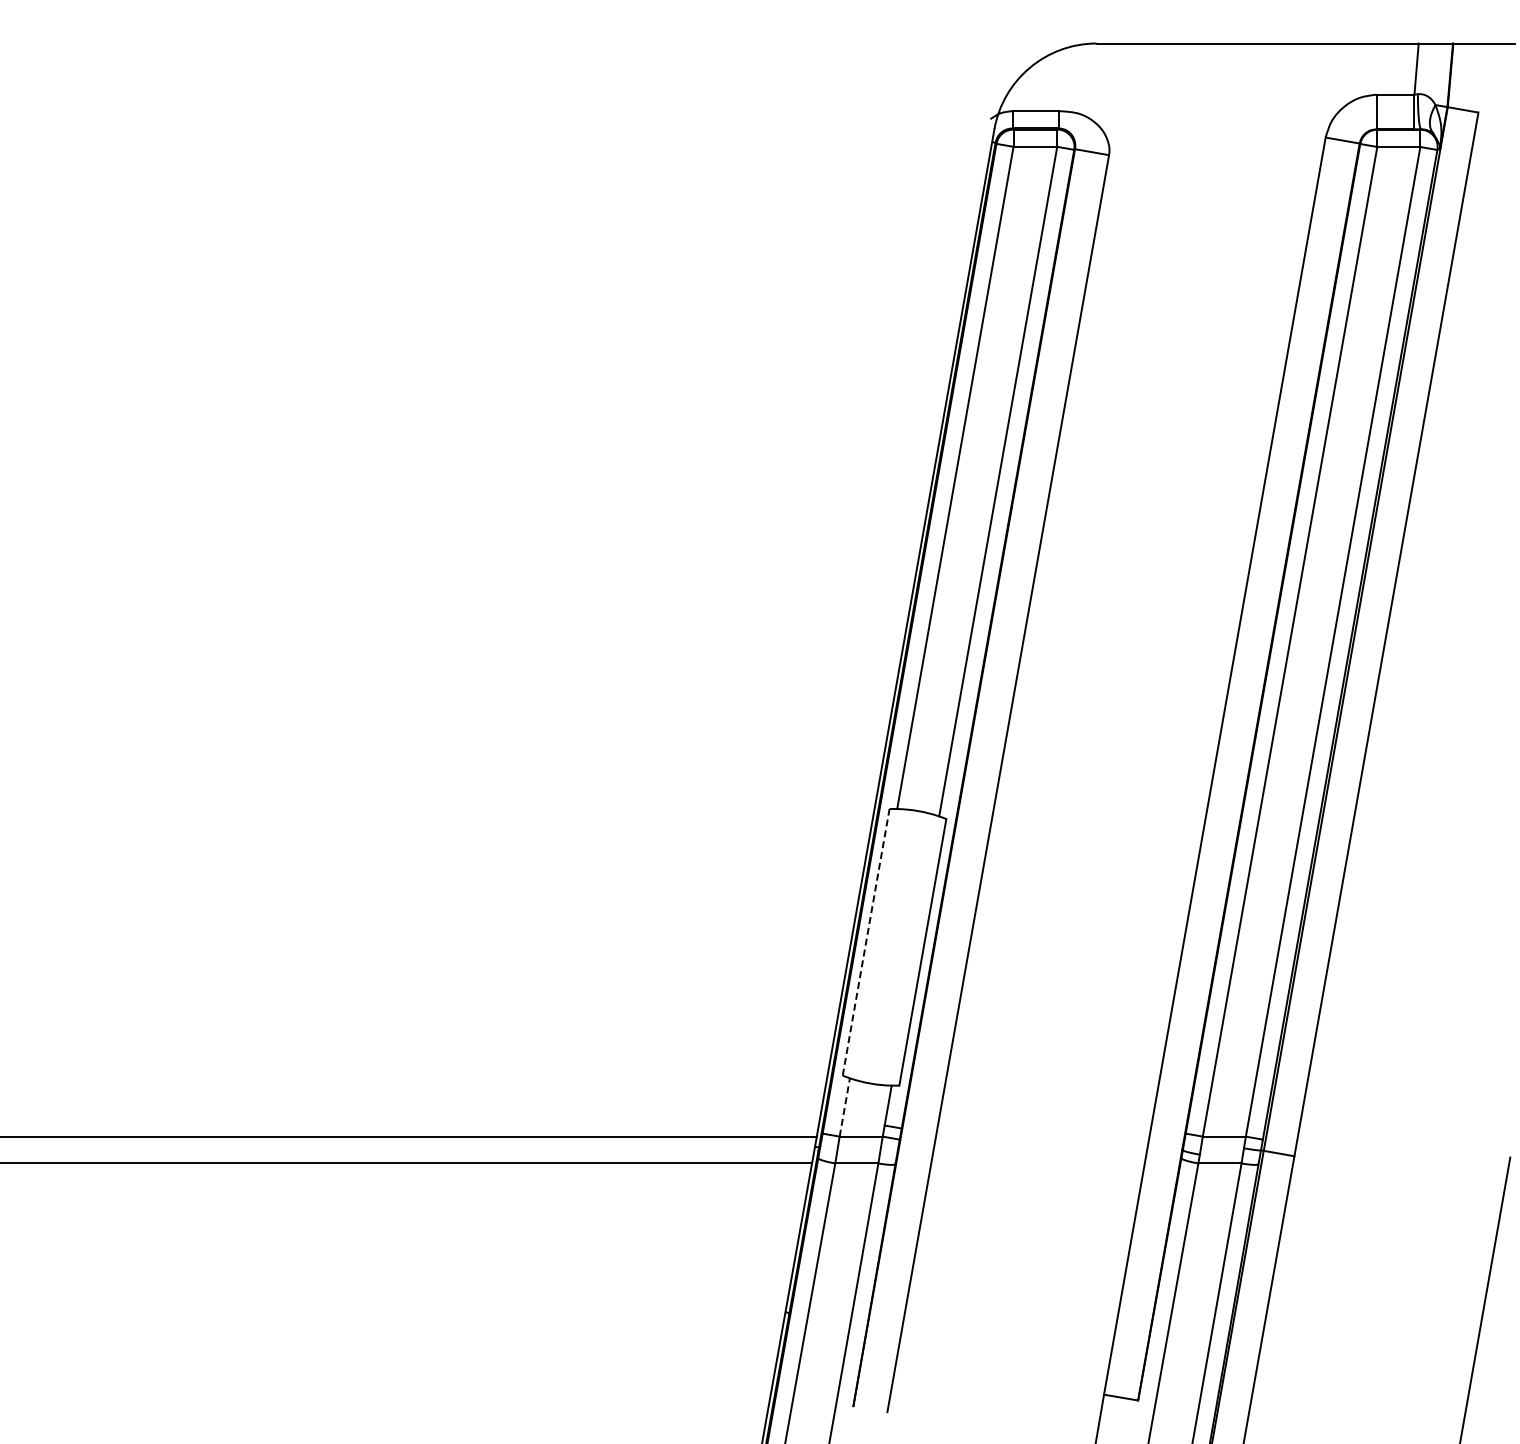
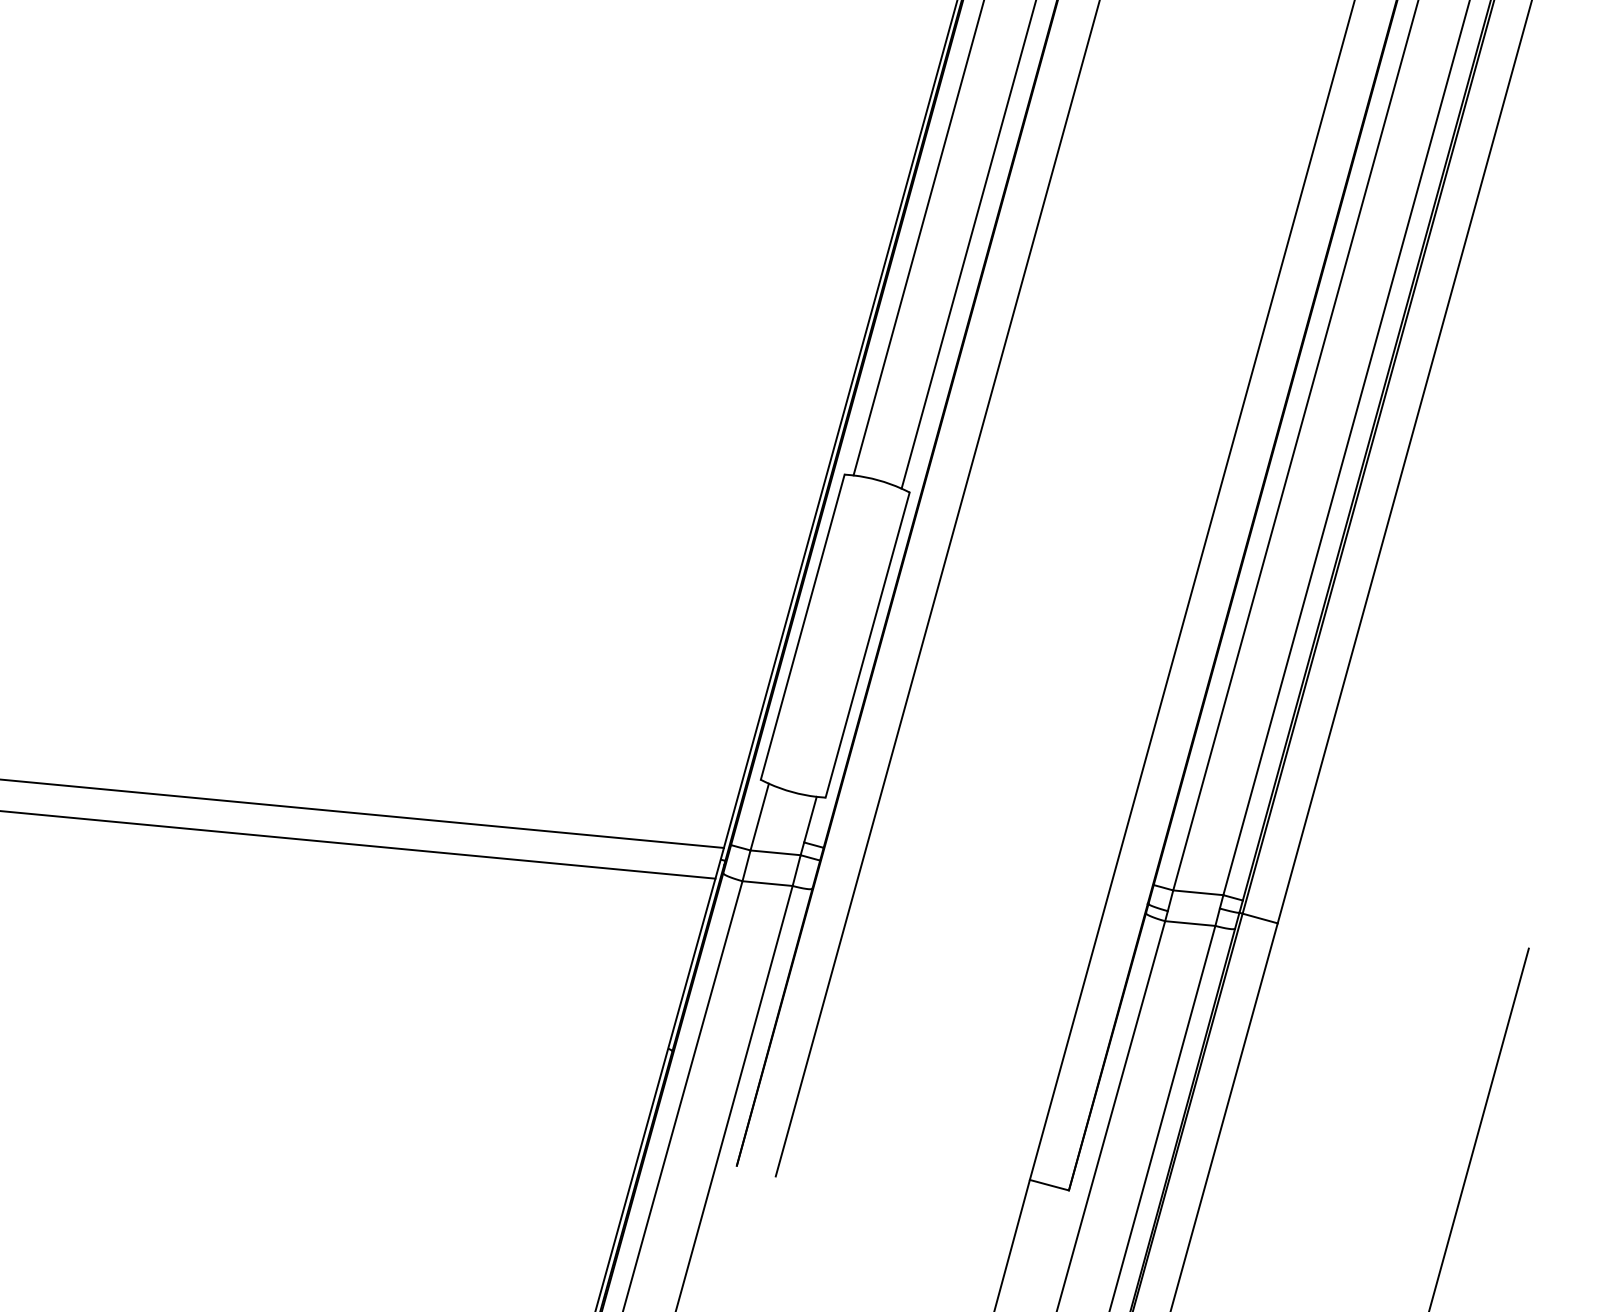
line: (866, 941) -> (803, 626), dashed -> solid
line: (844, 1107) -> (759, 817), dashed -> solid

